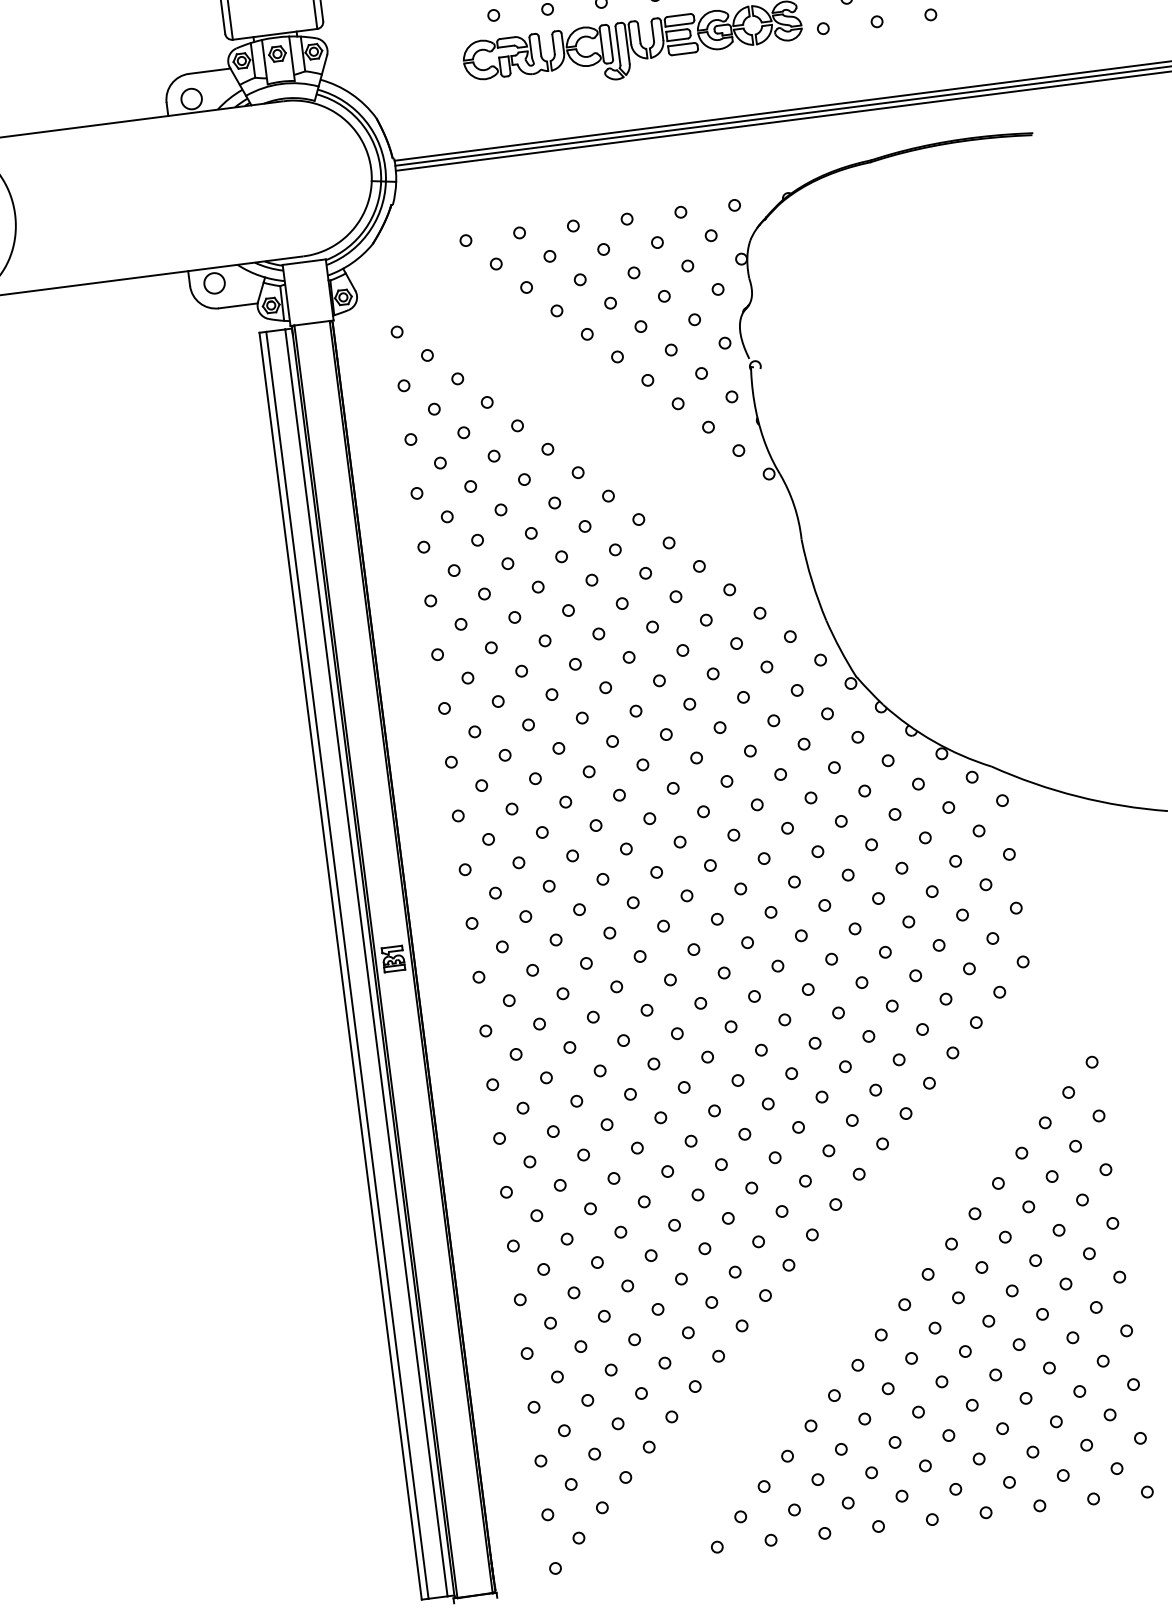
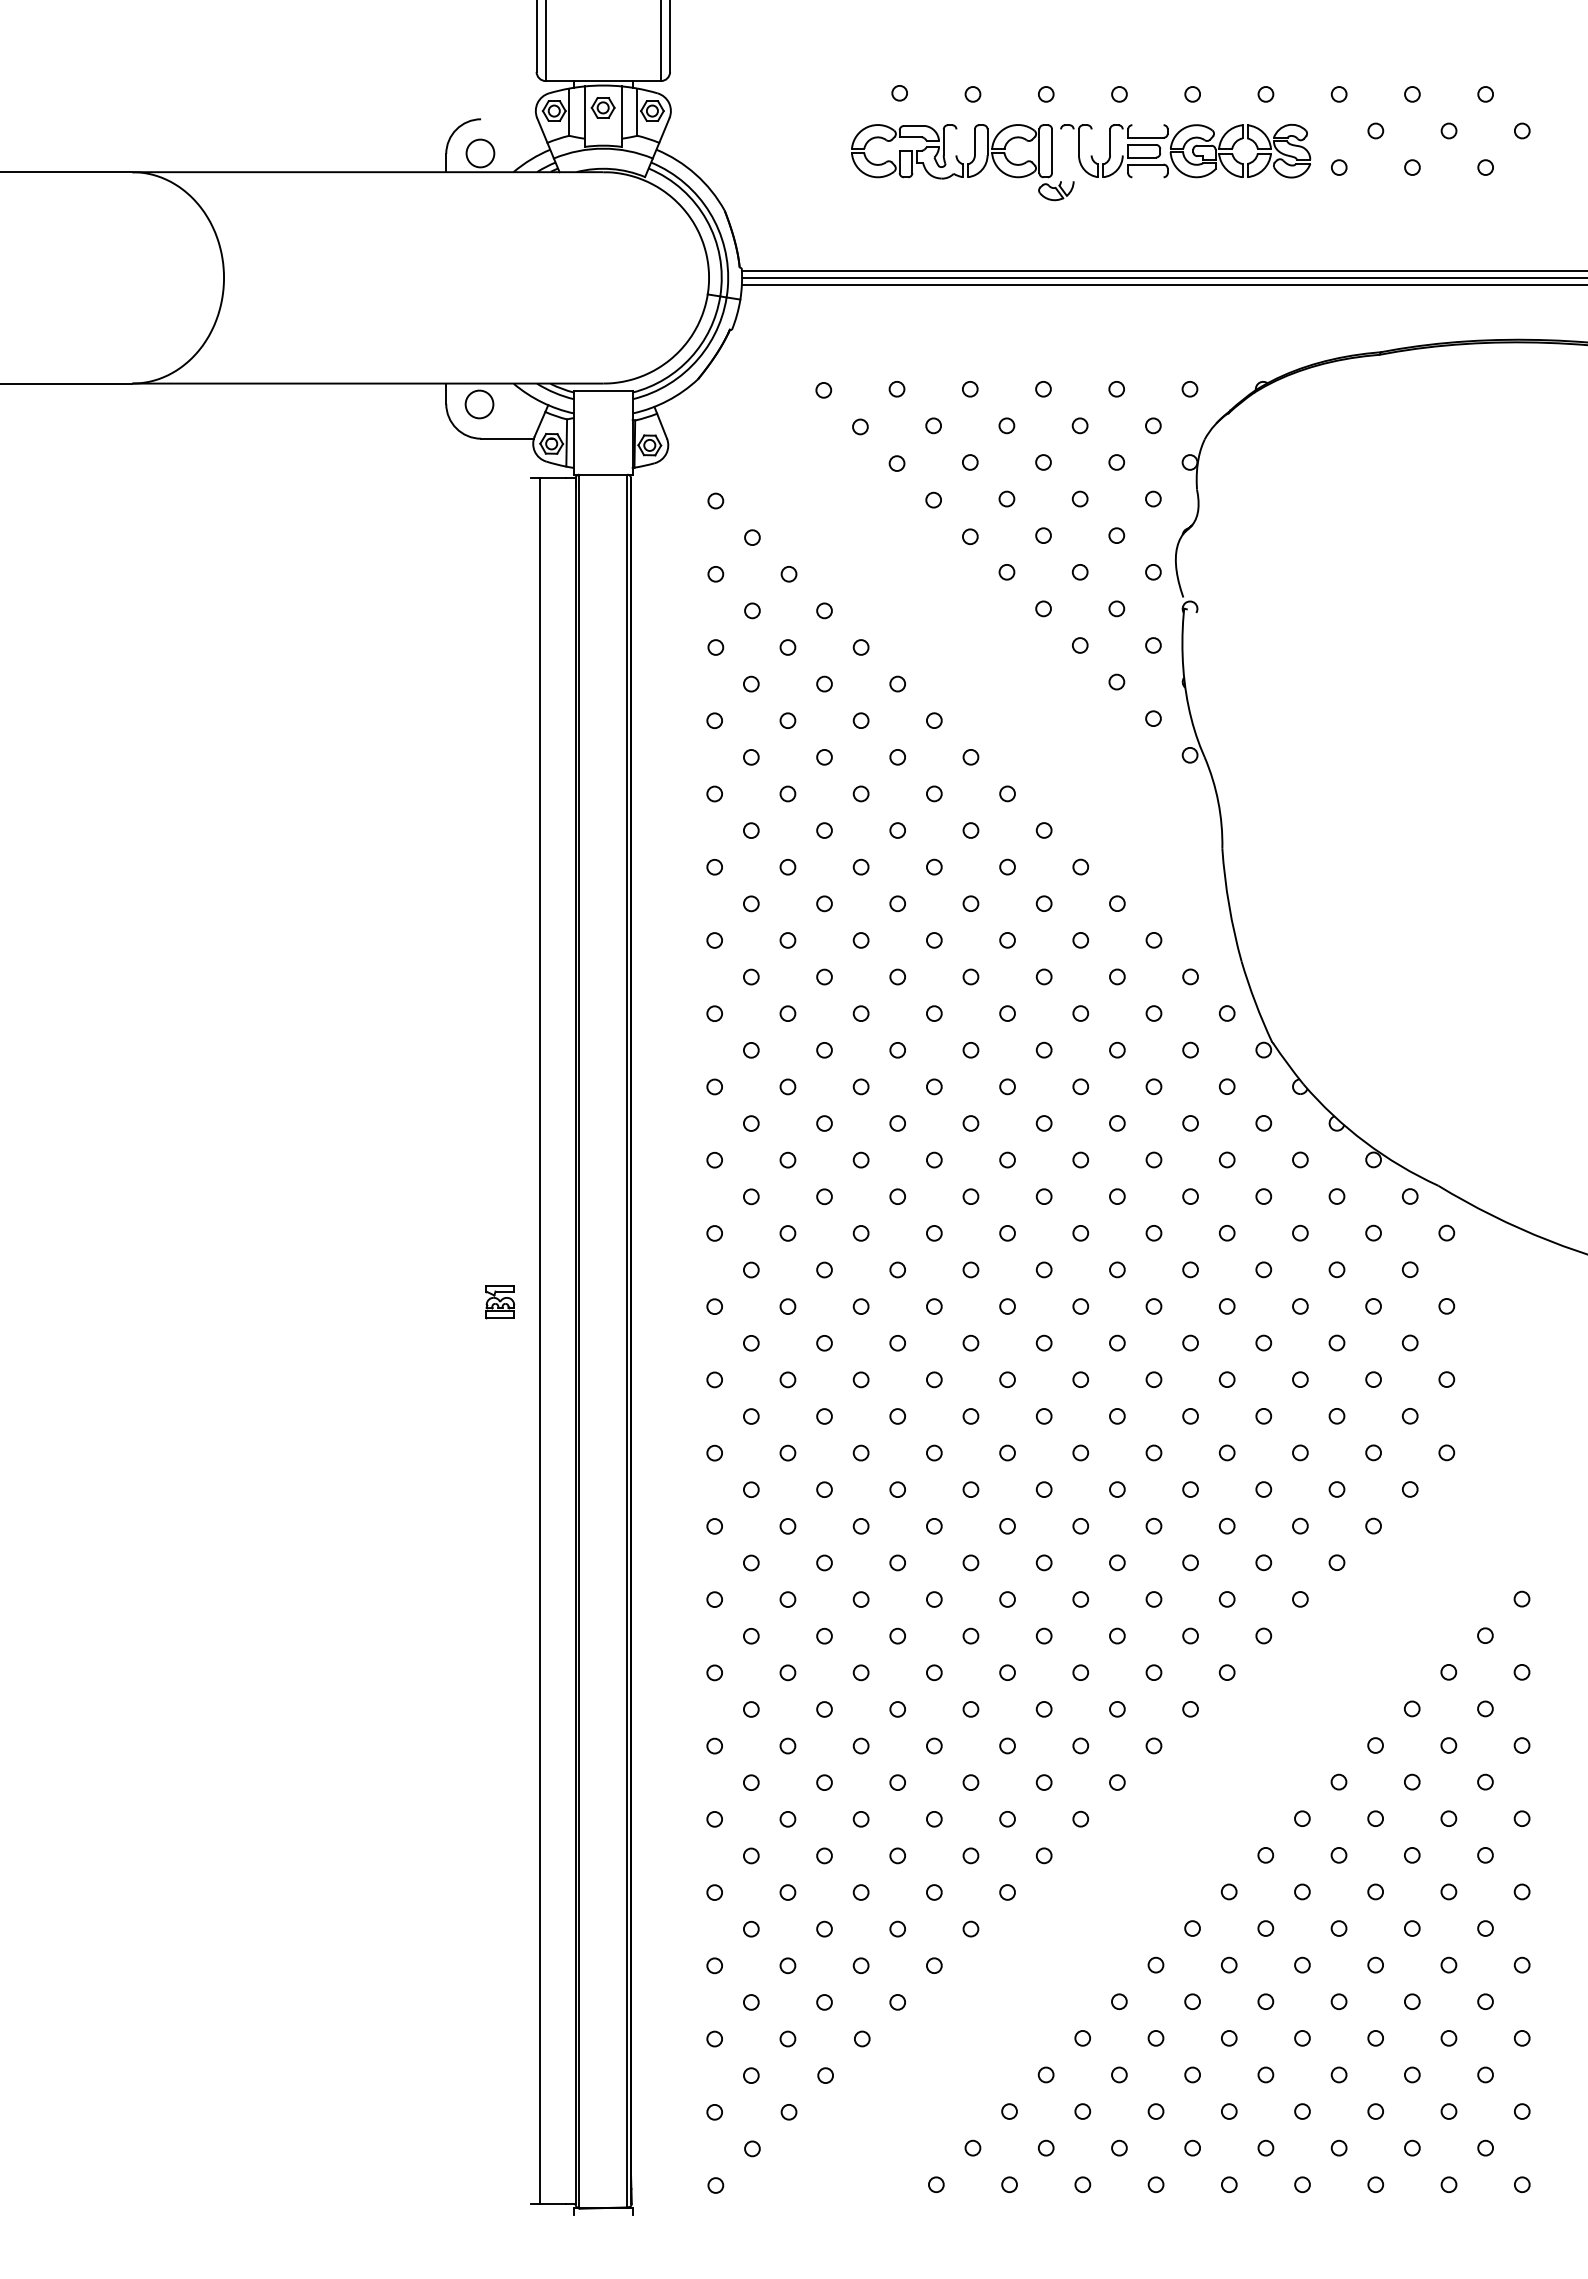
line: (678, 15) -> (1147, 125), removed
line: (661, 30) -> (1122, 142), removed
line: (639, 33) -> (1091, 142), removed
line: (627, 44) -> (1073, 155), removed
line: (618, 45) -> (1061, 155), removed
line: (540, 46) -> (956, 142), removed
line: (683, 53) -> (1147, 177), removed
line: (209, 71) -> (509, 119), removed
part: (393, 959) -> (500, 1302), moved
line: (366, 962) -> (566, 1341), removed
line: (340, 966) -> (531, 1341), removed

